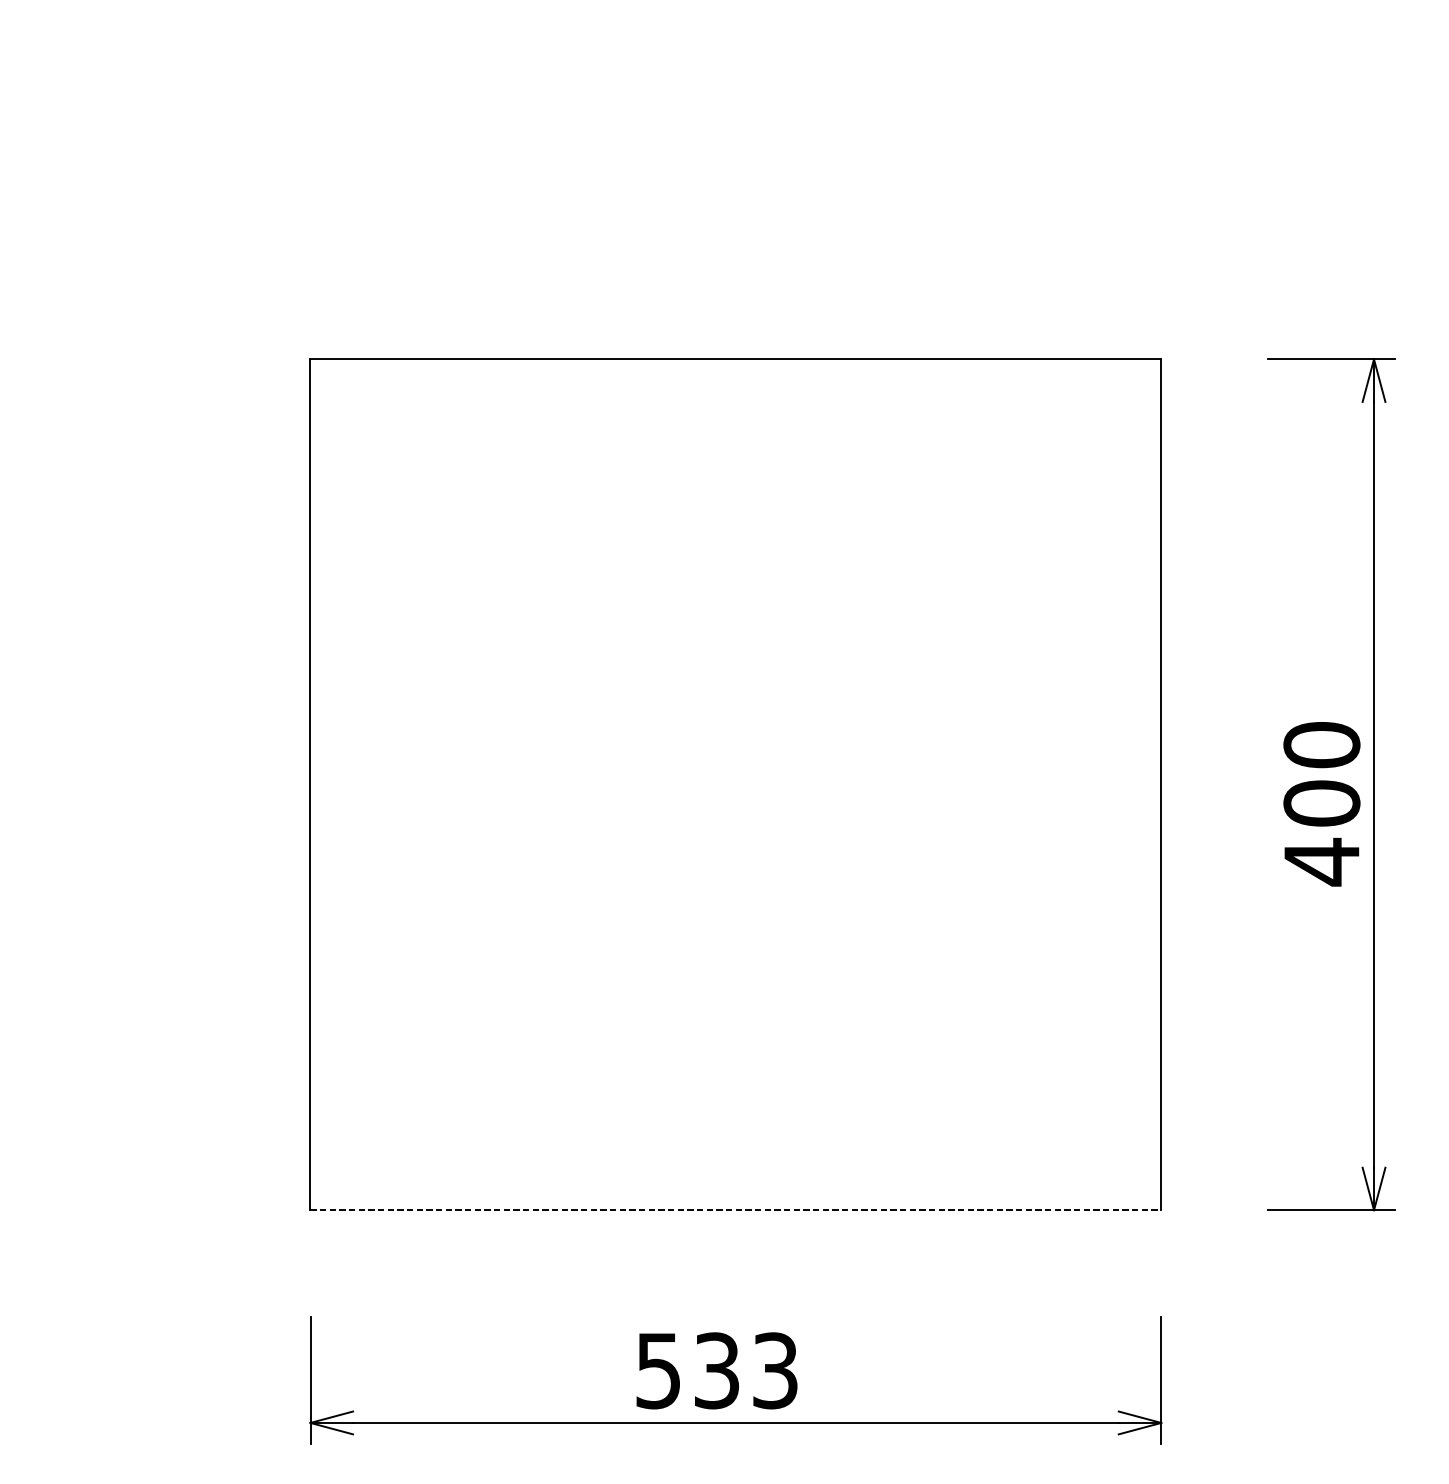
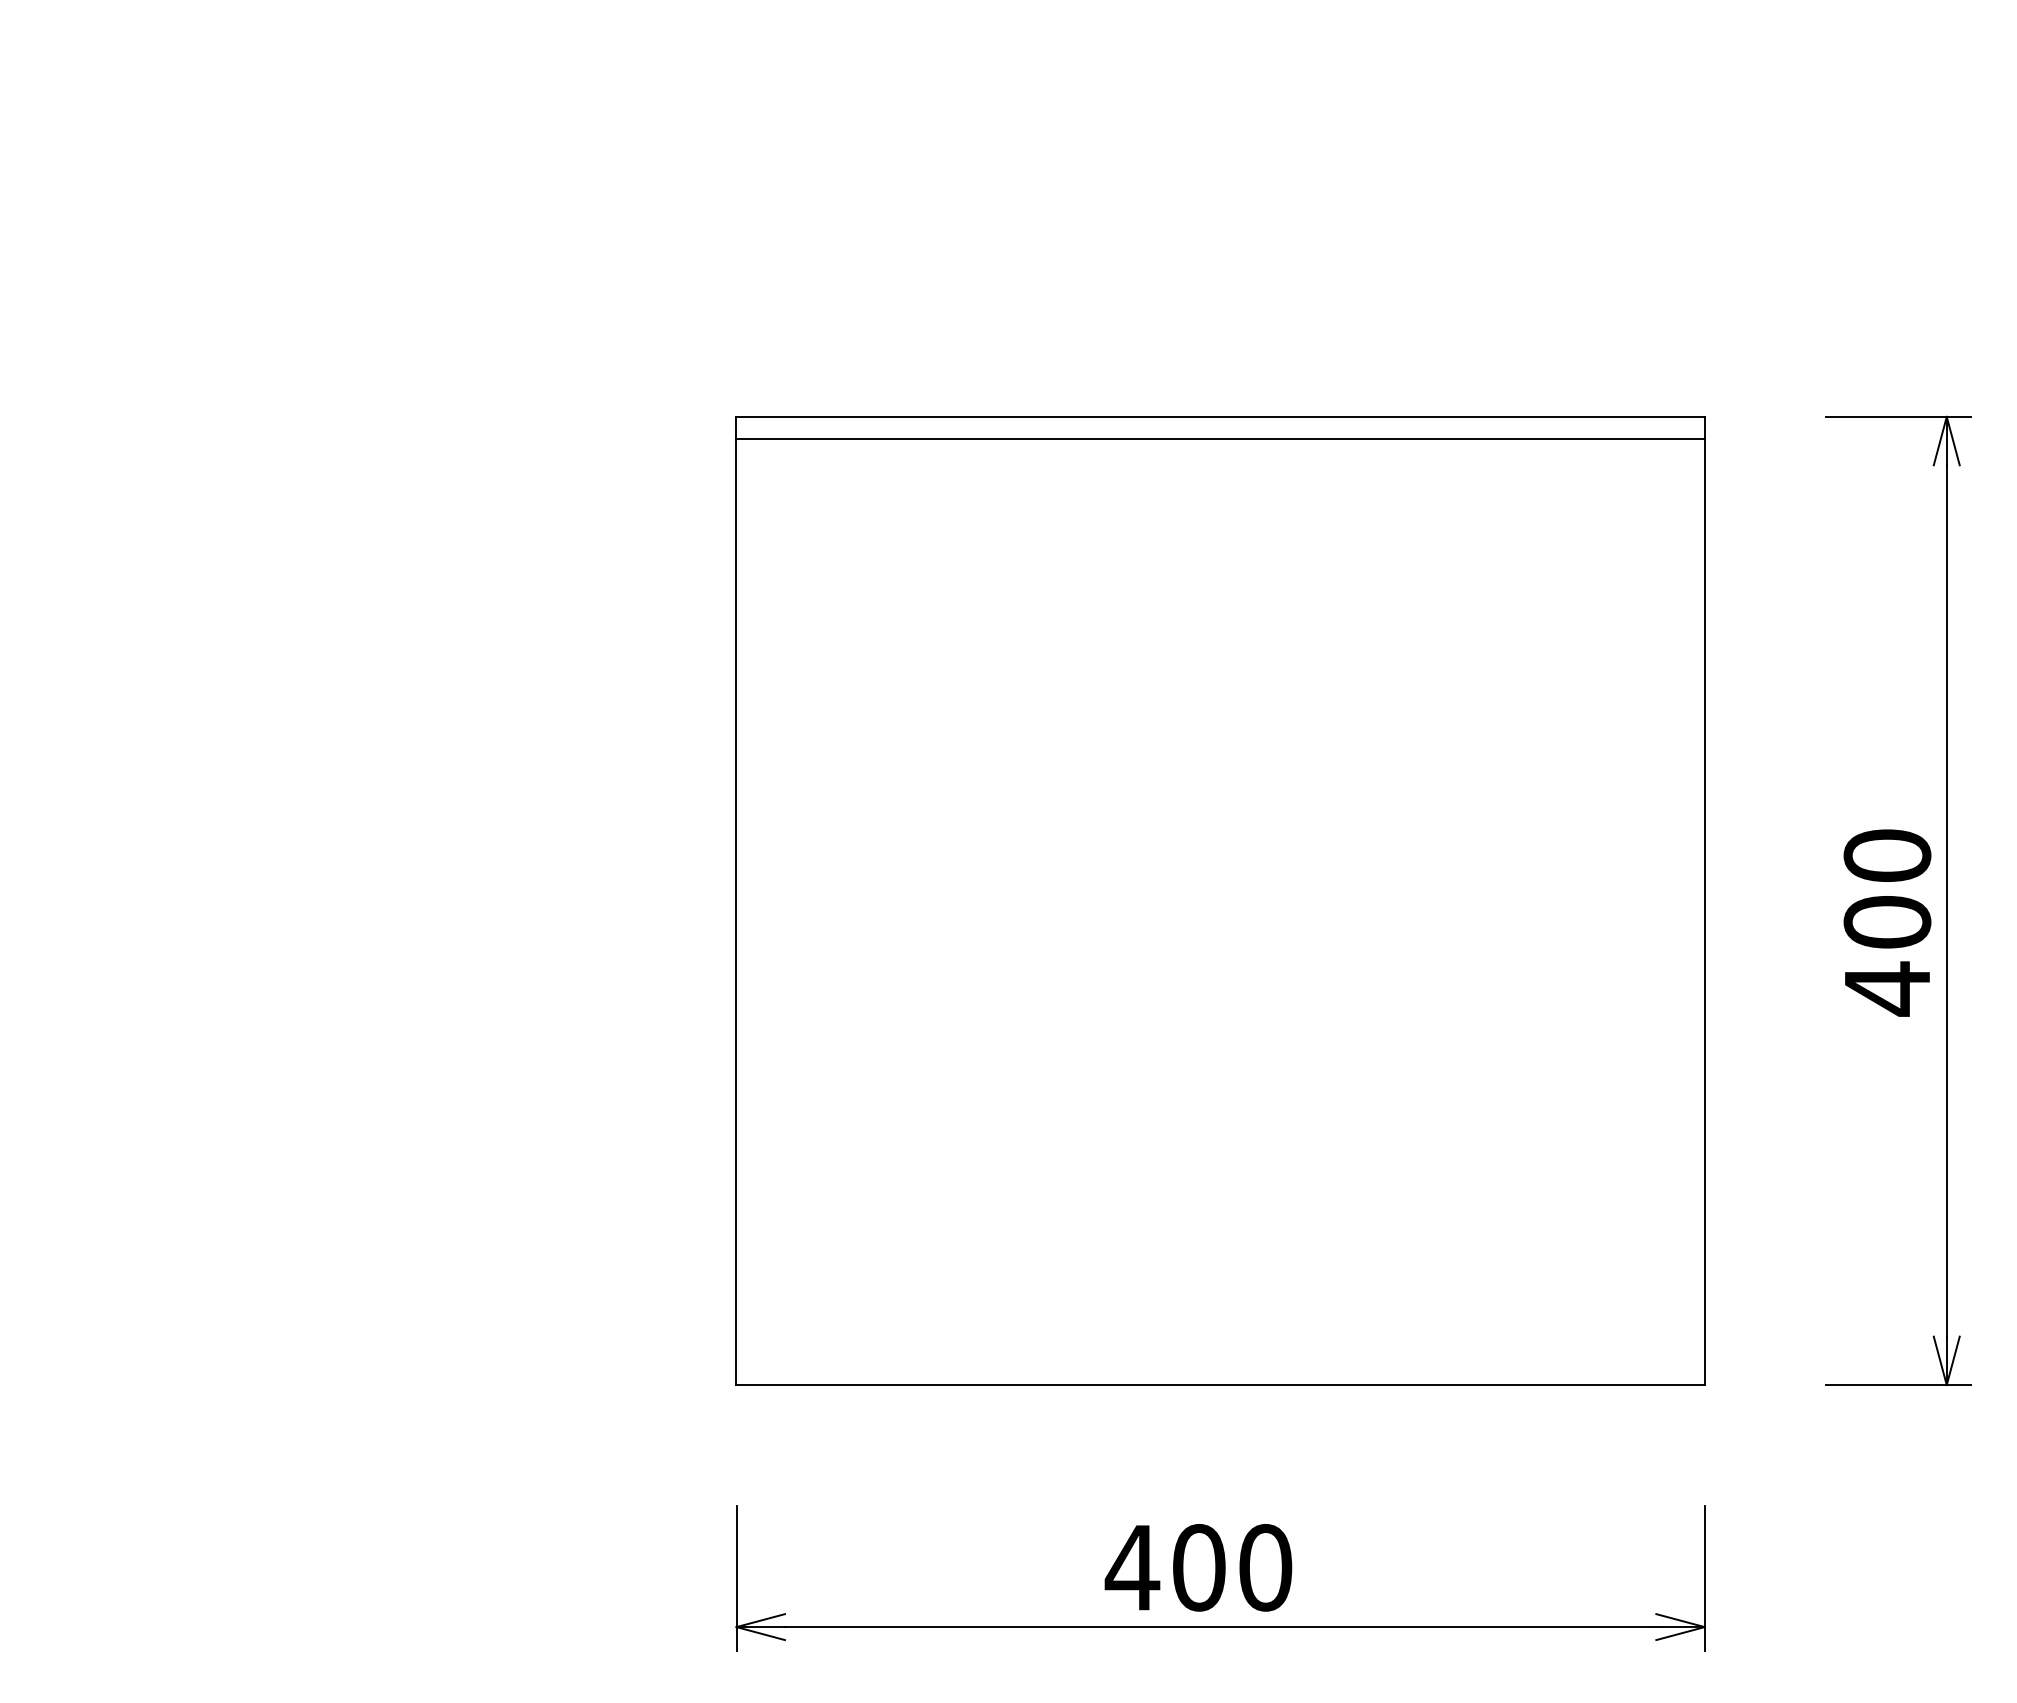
line: (735, 378) -> (1220, 438), added
line: (736, 1210) -> (1221, 1385), dashed -> solid
text: (716, 1370) -> (1198, 1567), 533 -> 400

